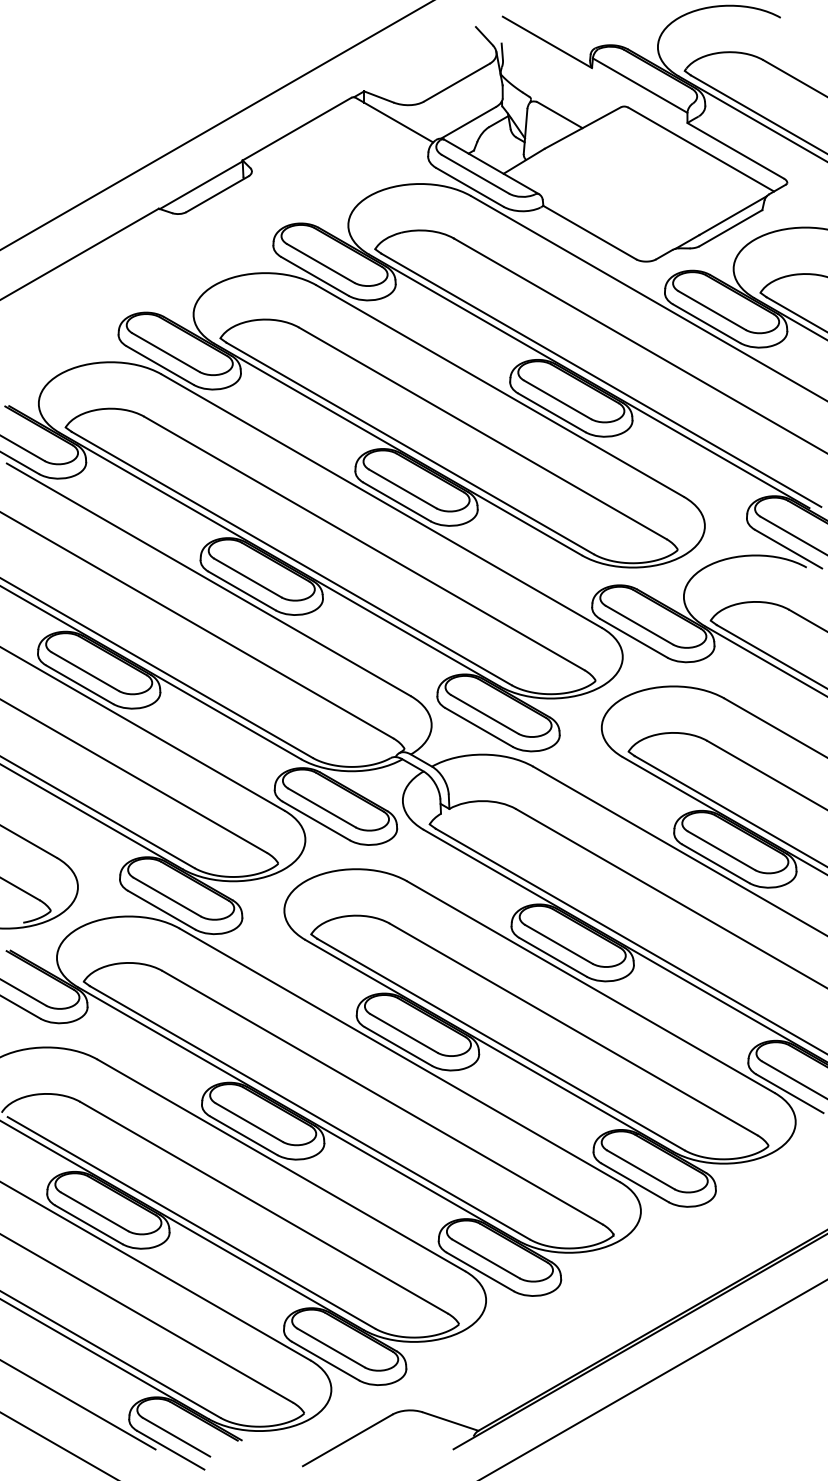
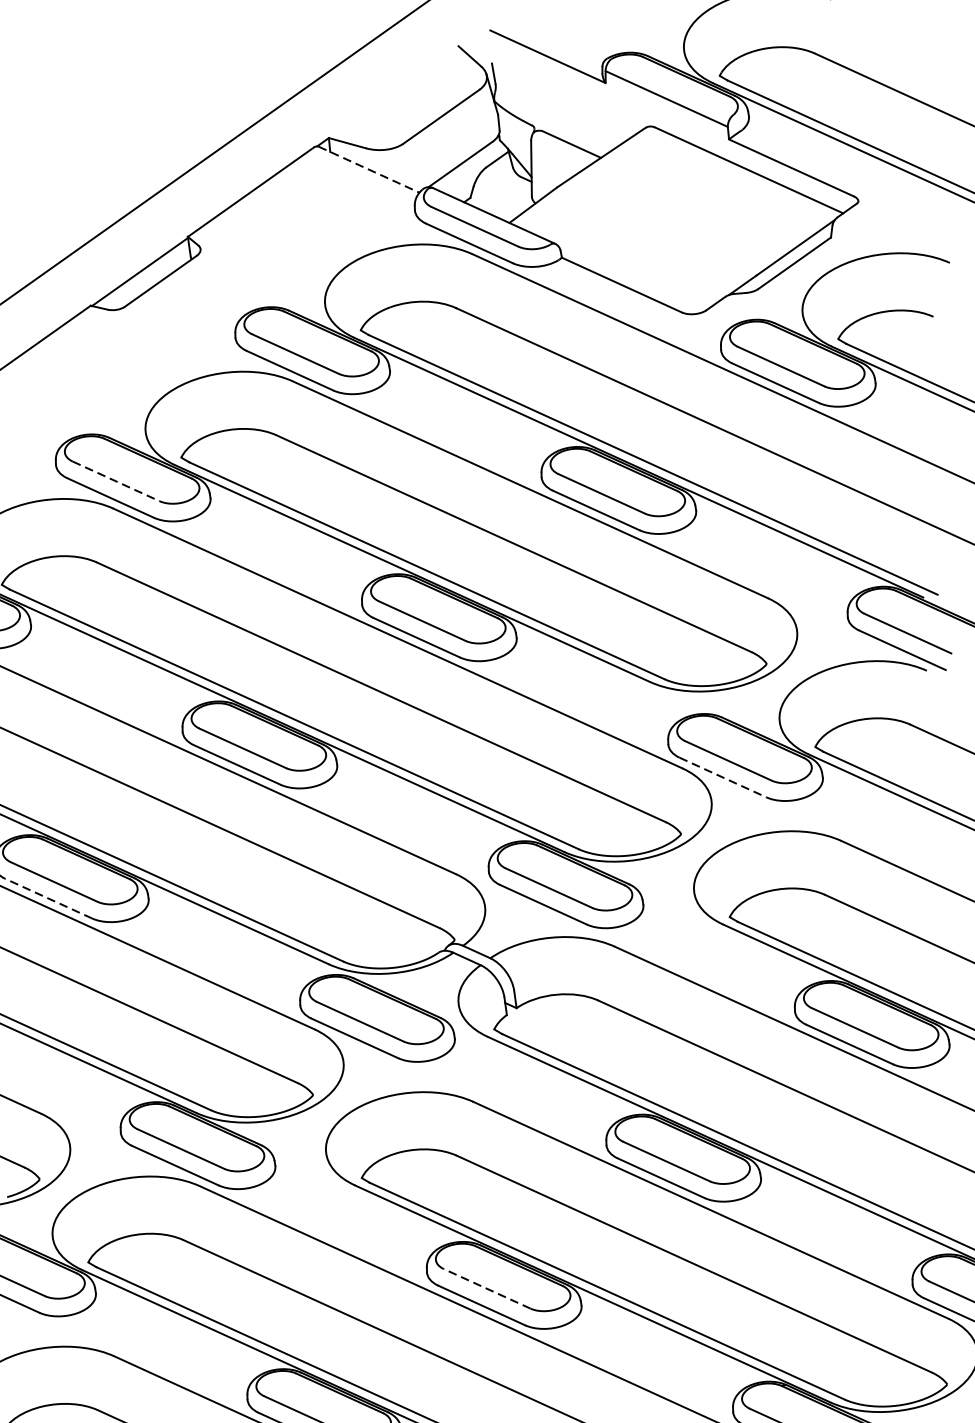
line: (394, 119) -> (369, 169), solid -> dashed
line: (165, 352) -> (115, 481), solid -> dashed
line: (633, 638) -> (722, 777), solid -> dashed
line: (79, 684) -> (48, 898), solid -> dashed
line: (404, 1033) -> (487, 1288), solid -> dashed

